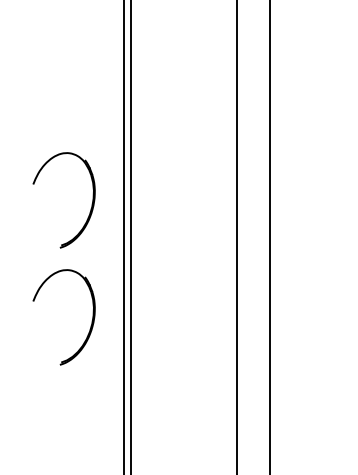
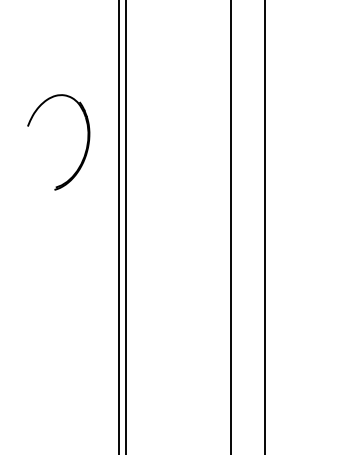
part: (90, 325) -> (85, 267), removed

